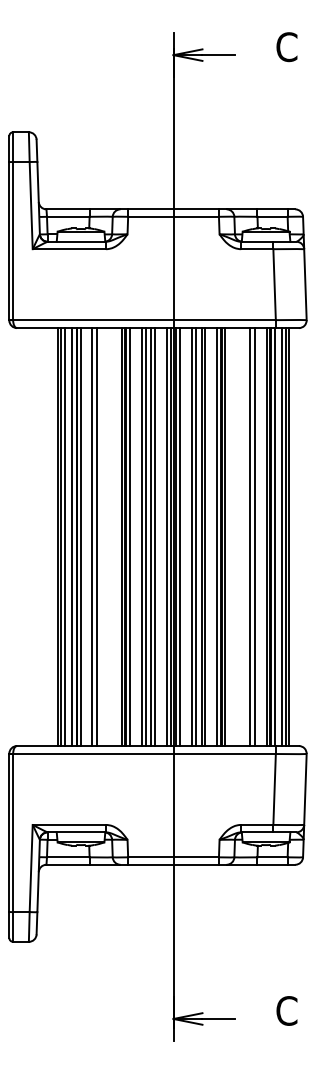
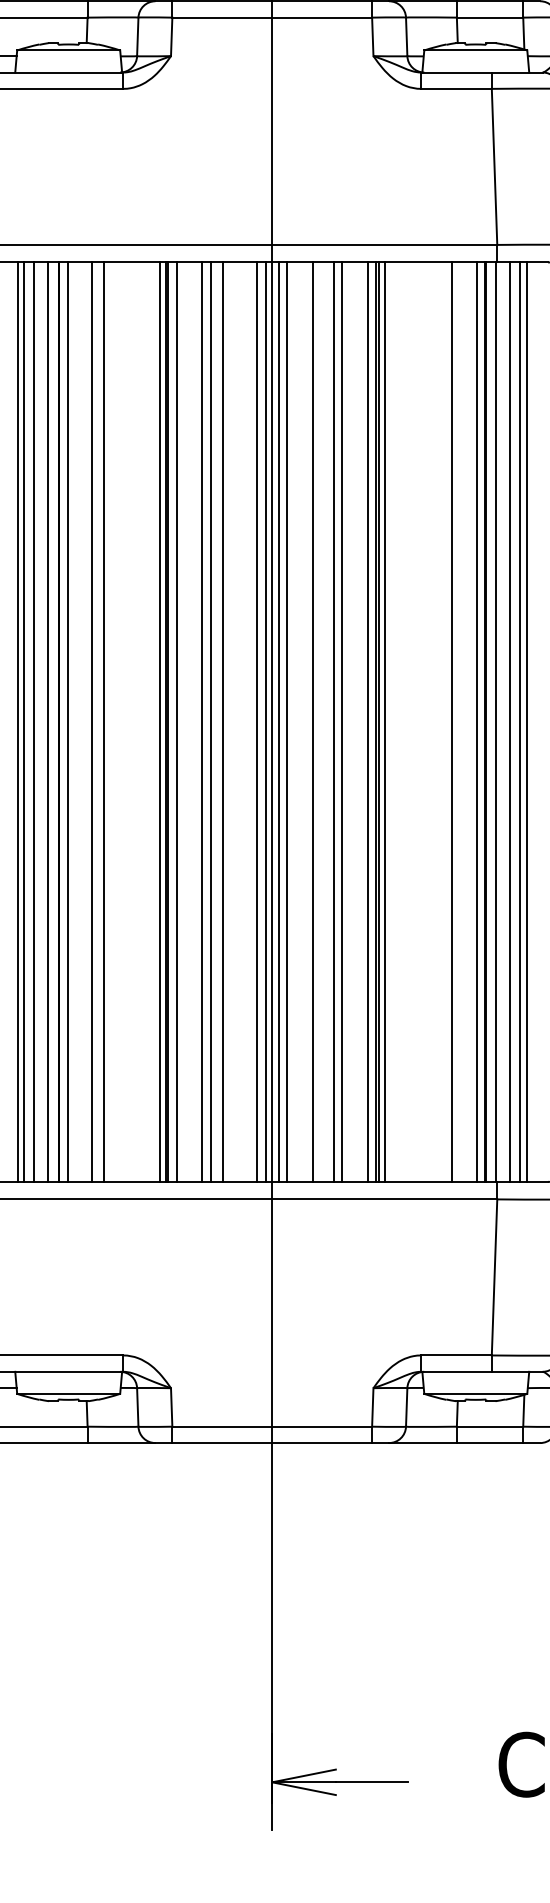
line: (155, 537) -> (232, 723), removed
line: (195, 537) -> (320, 723), removed
line: (249, 537) -> (439, 723), removed

